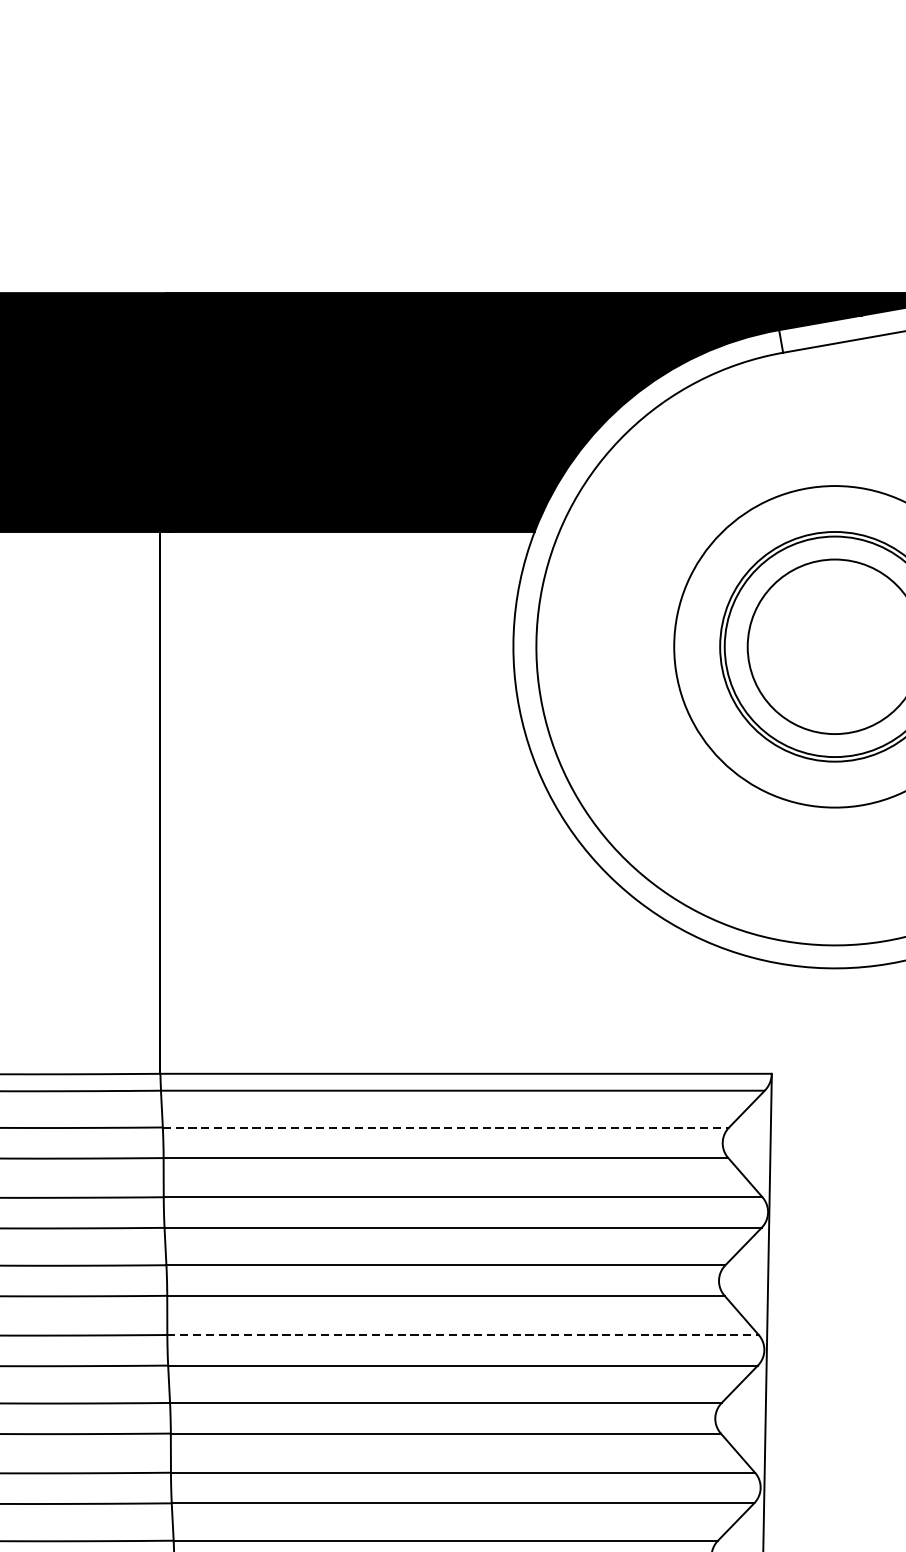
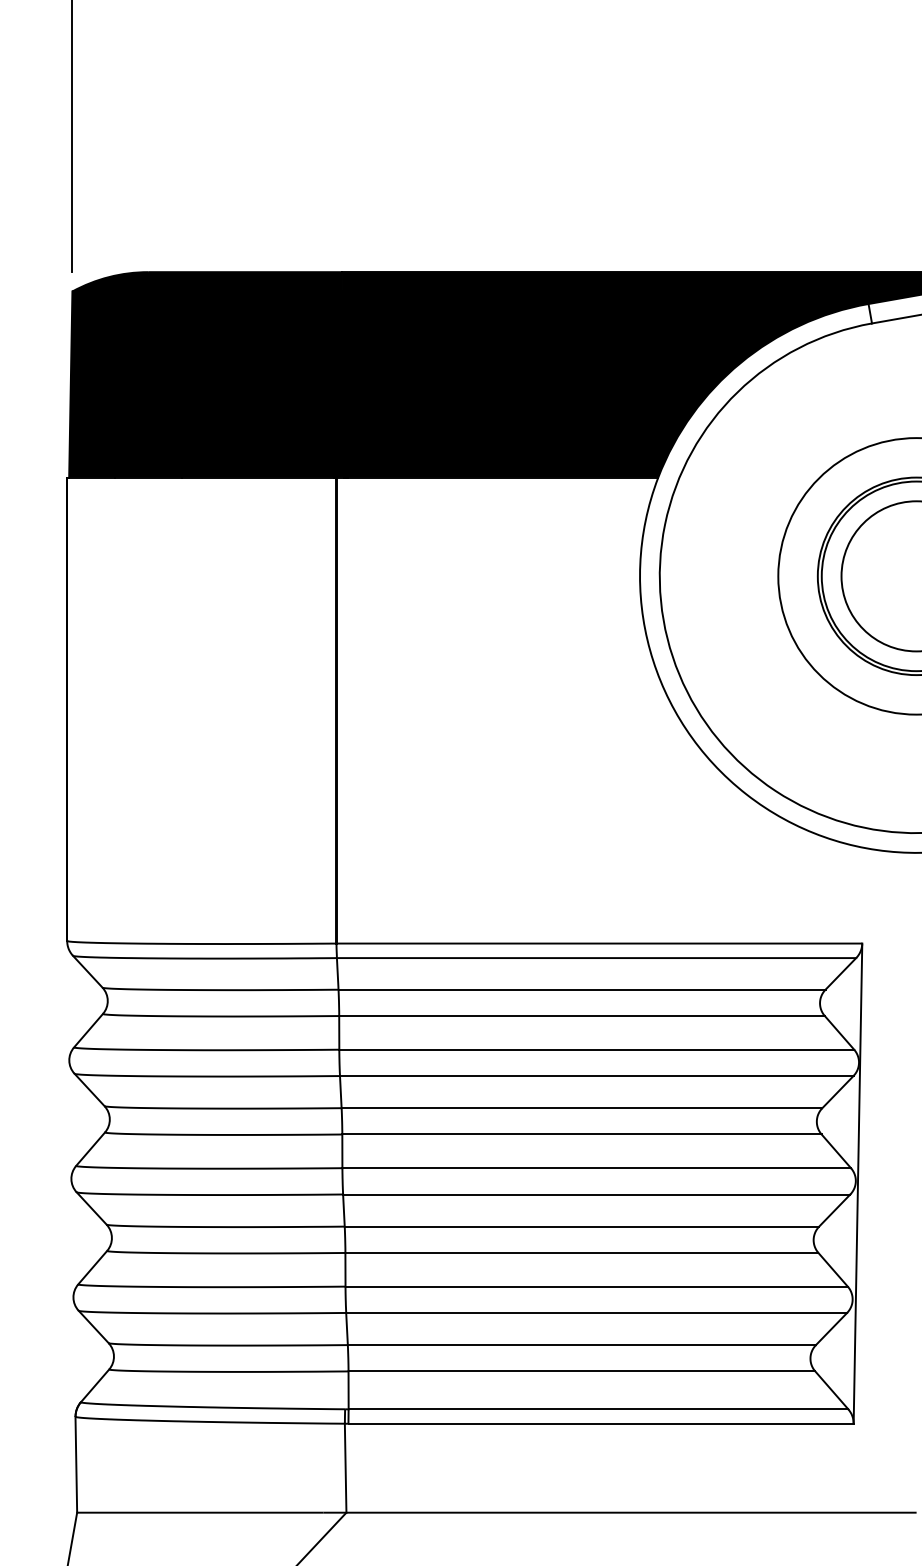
line: (446, 1127) -> (582, 989), dashed -> solid
line: (463, 1335) -> (597, 1168), dashed -> solid

